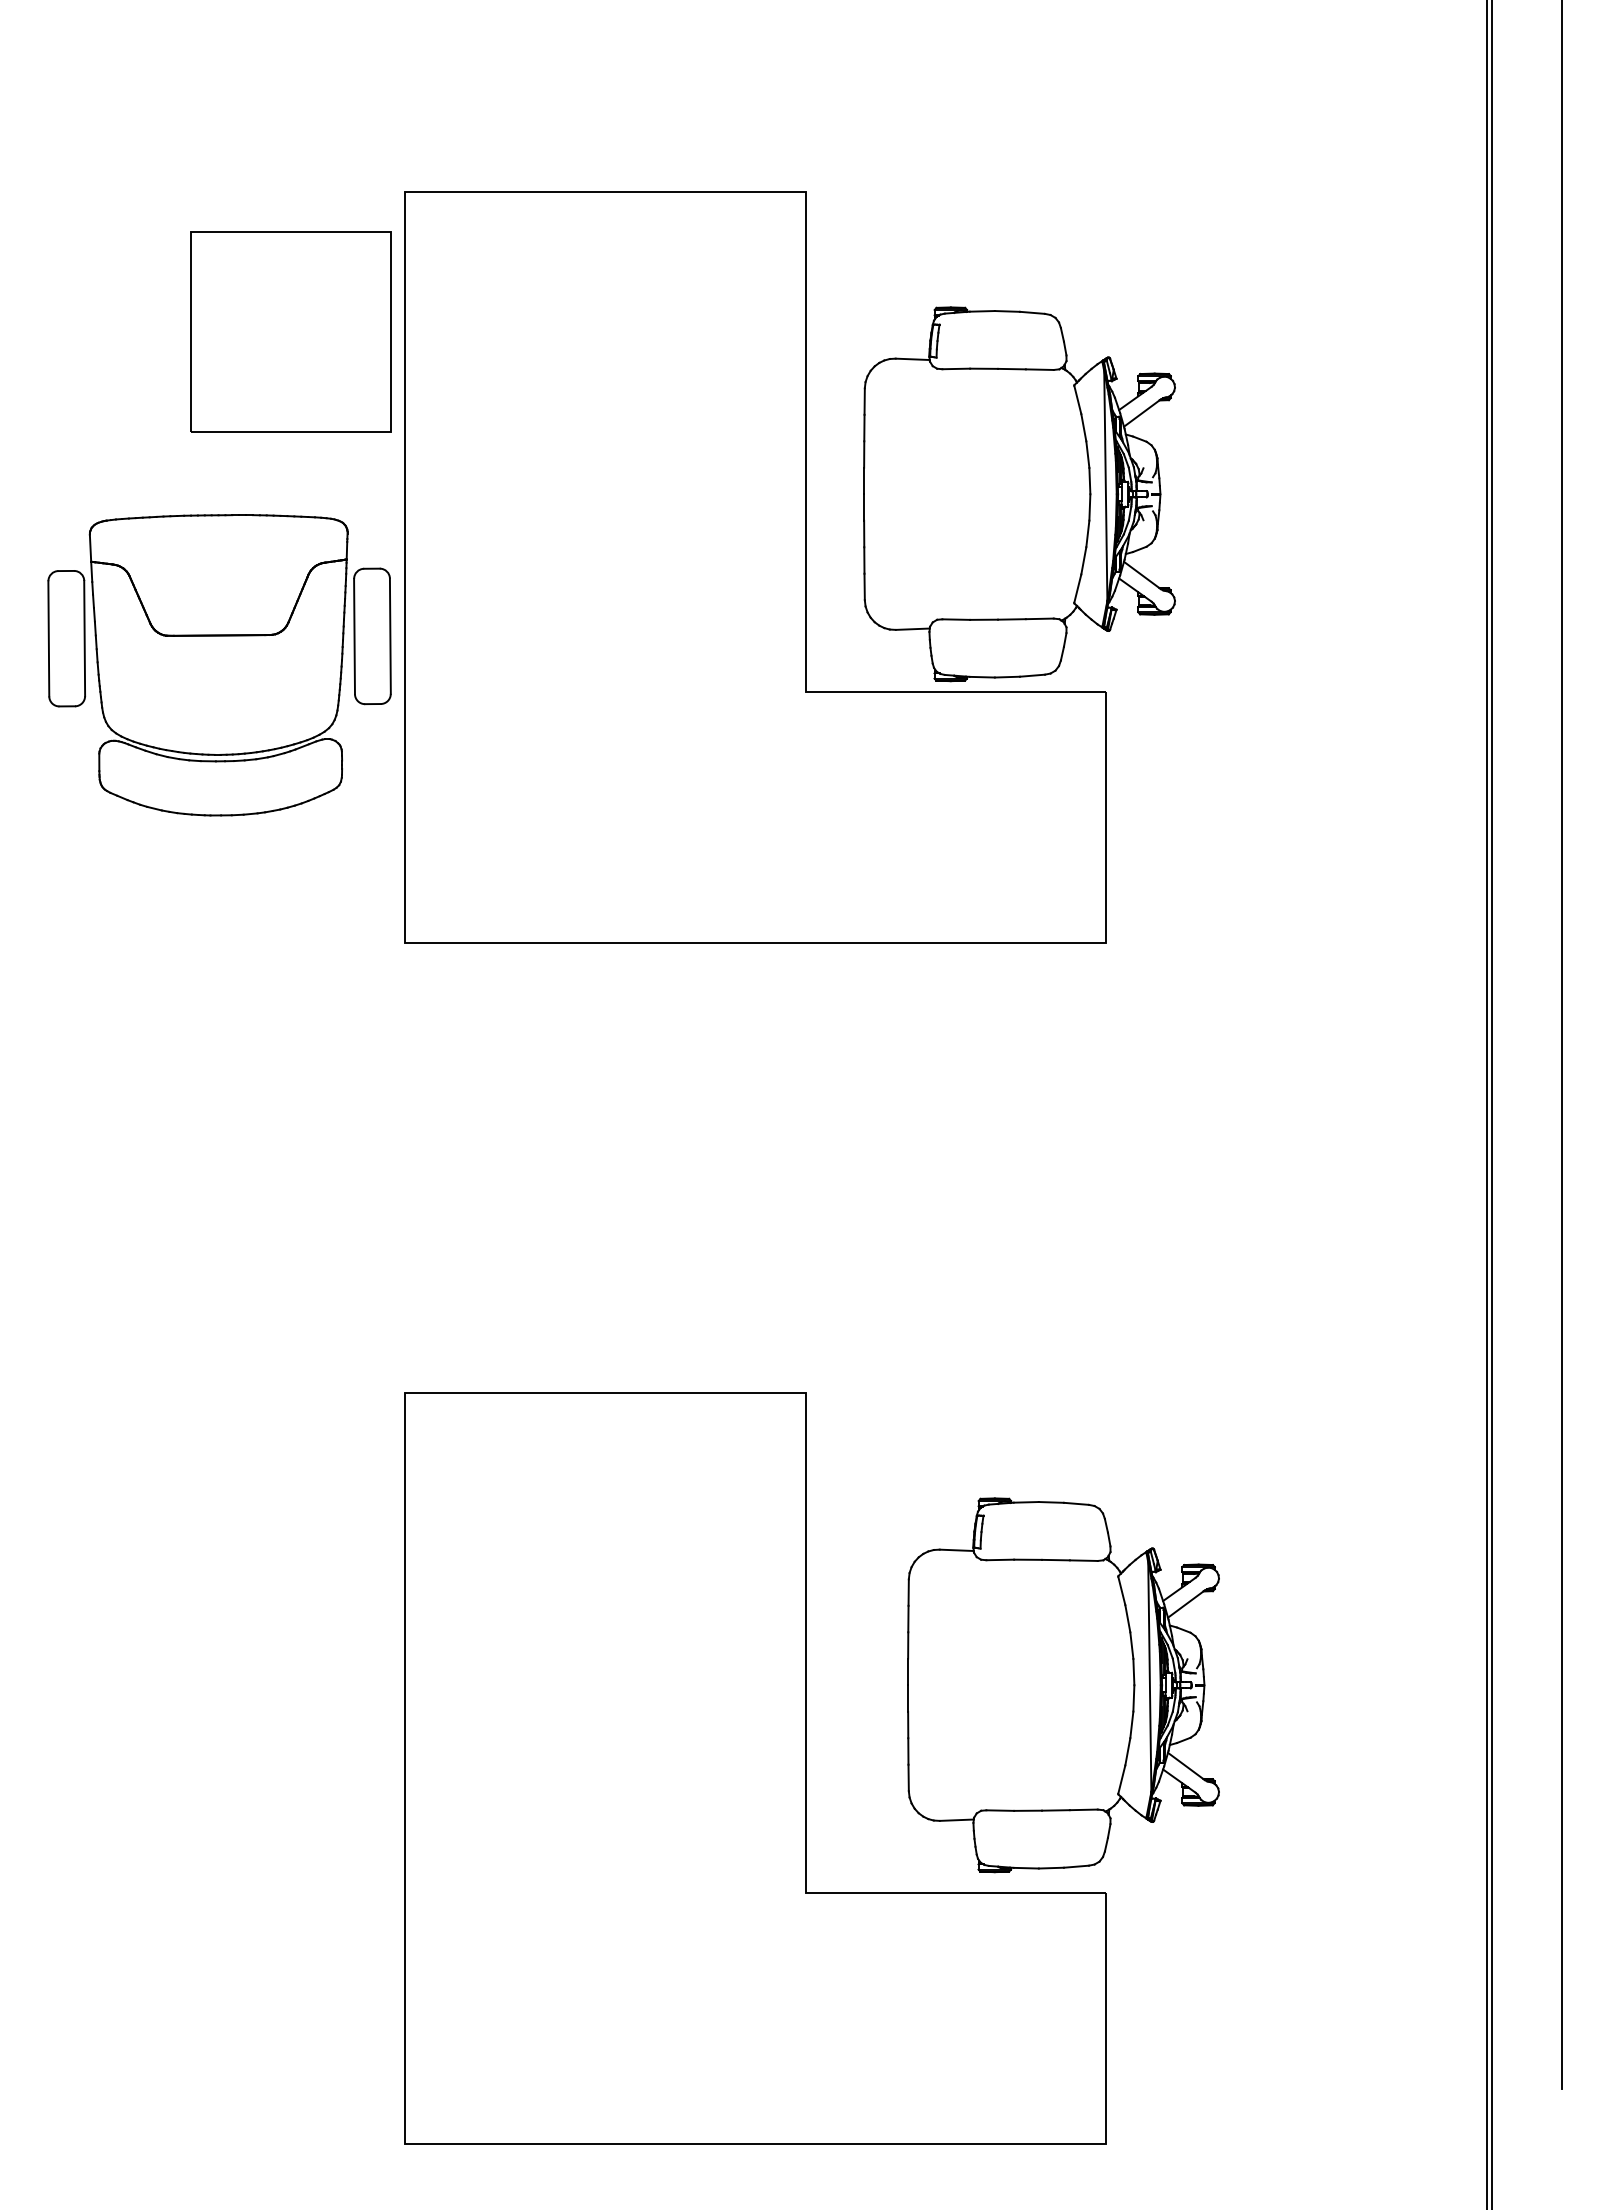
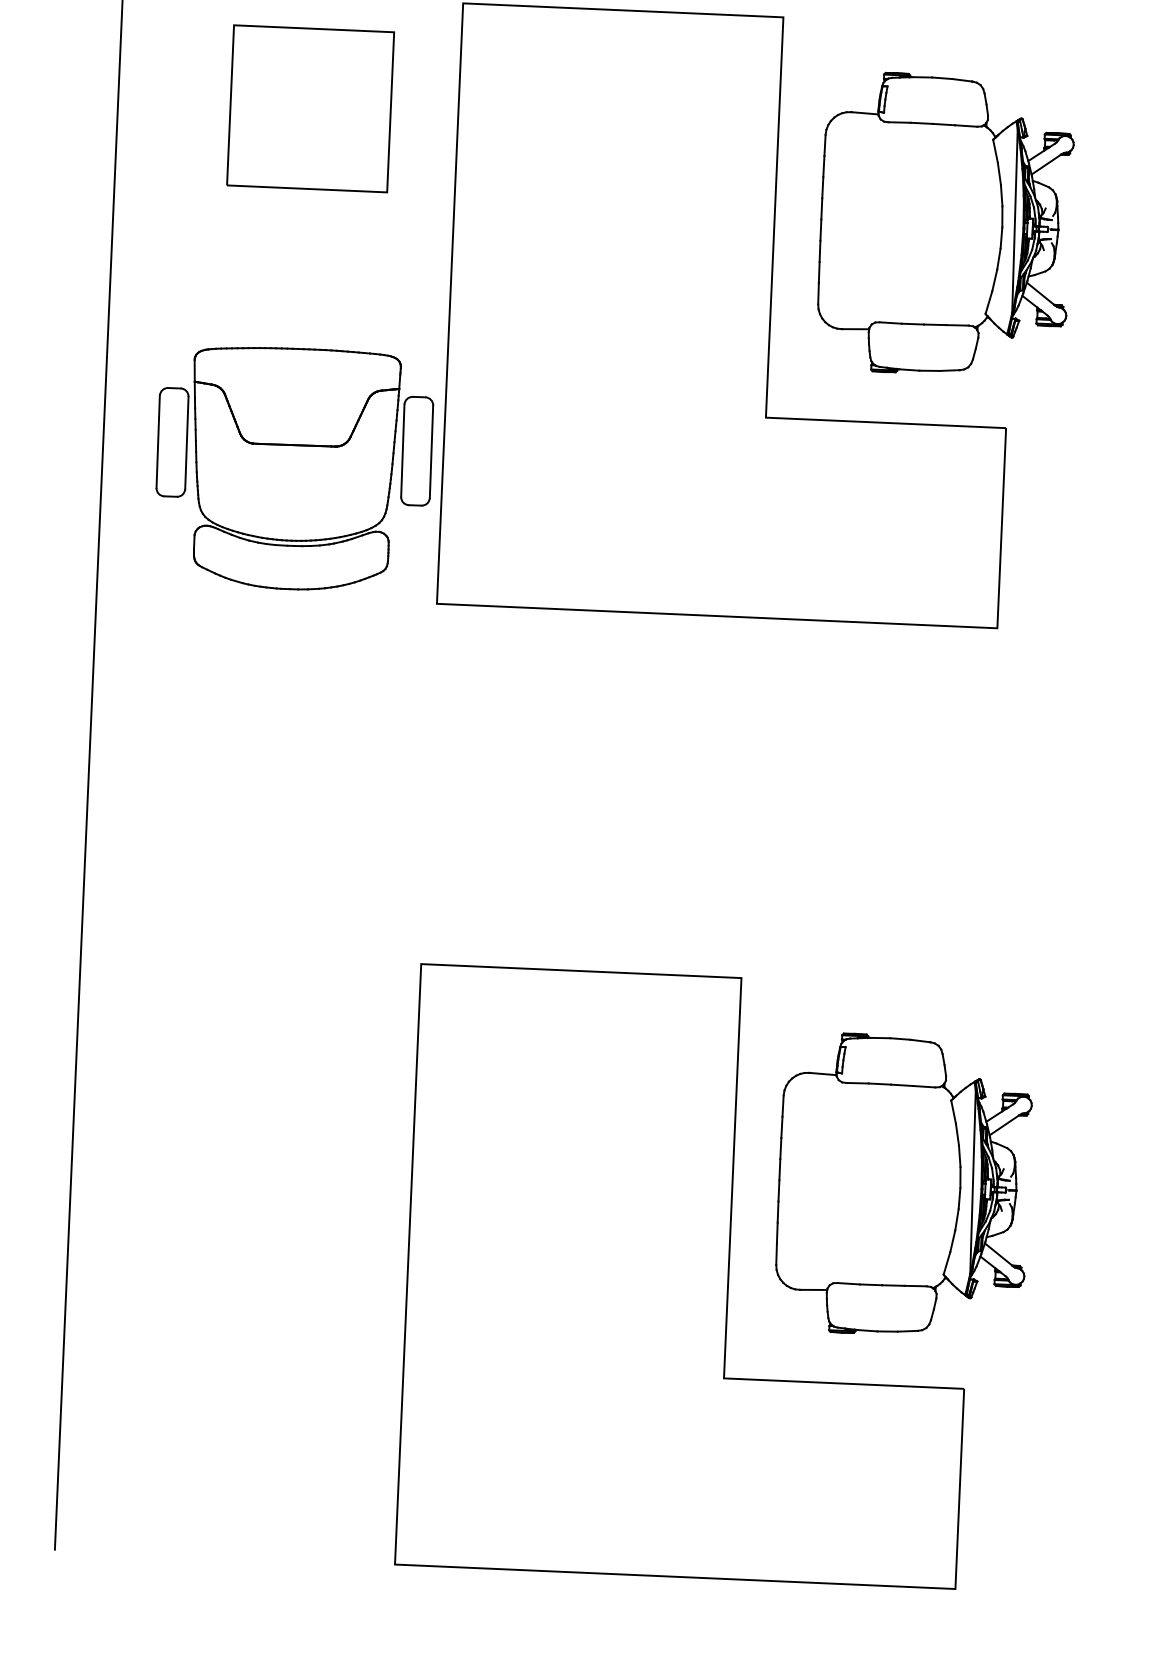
part: (290, 331) -> (310, 108), moved
part: (1019, 494) -> (945, 225), moved
part: (219, 665) -> (293, 469), moved
part: (1063, 1685) -> (903, 1185), moved

